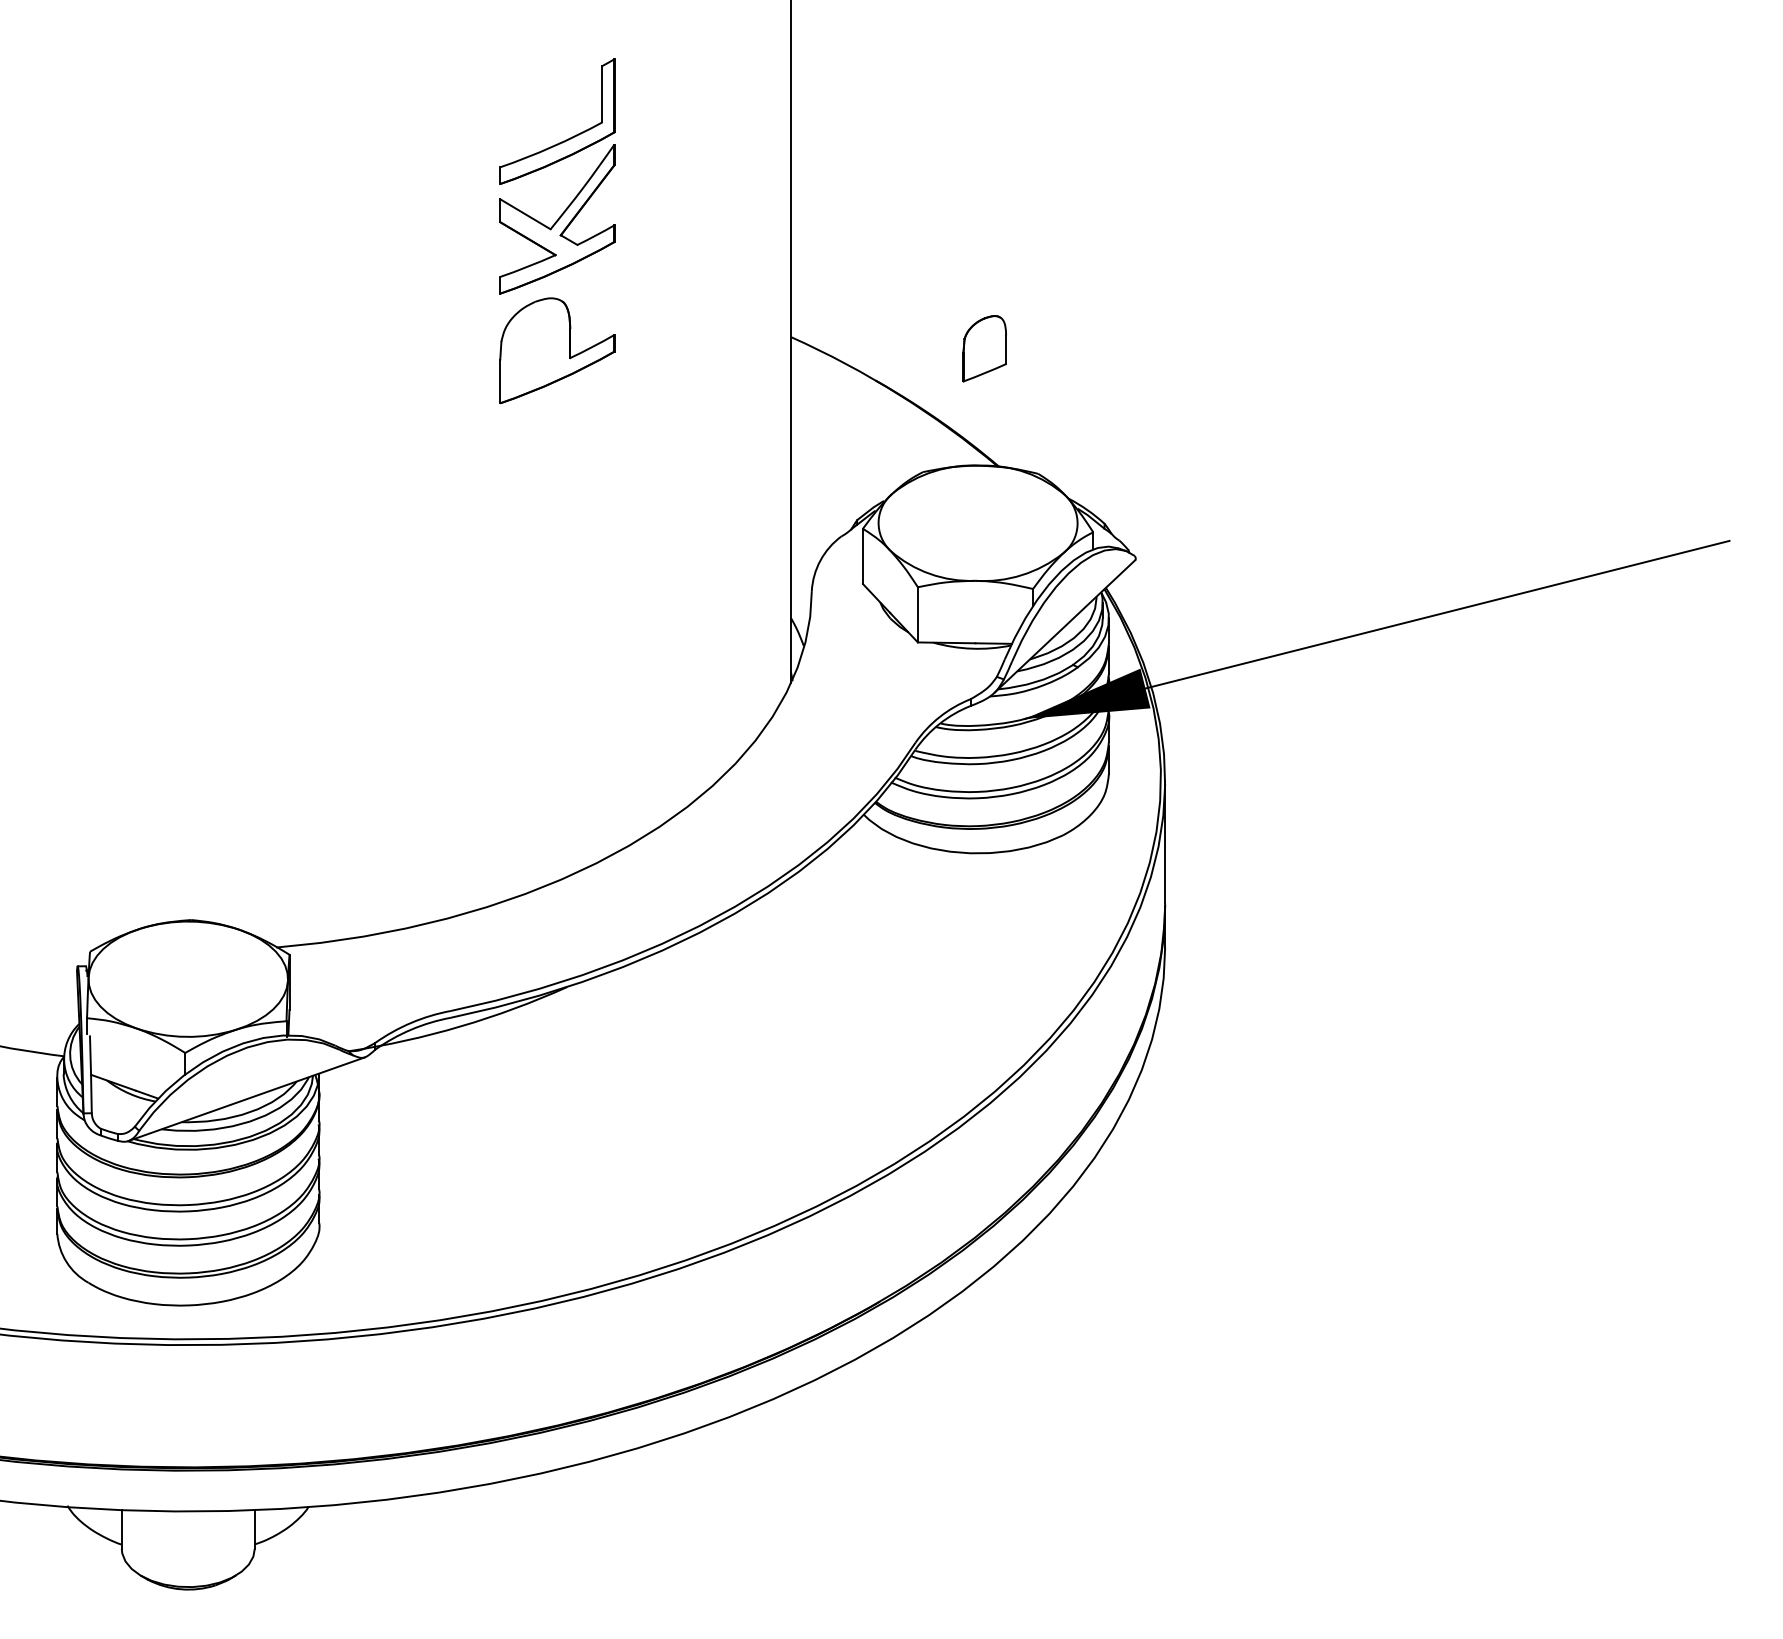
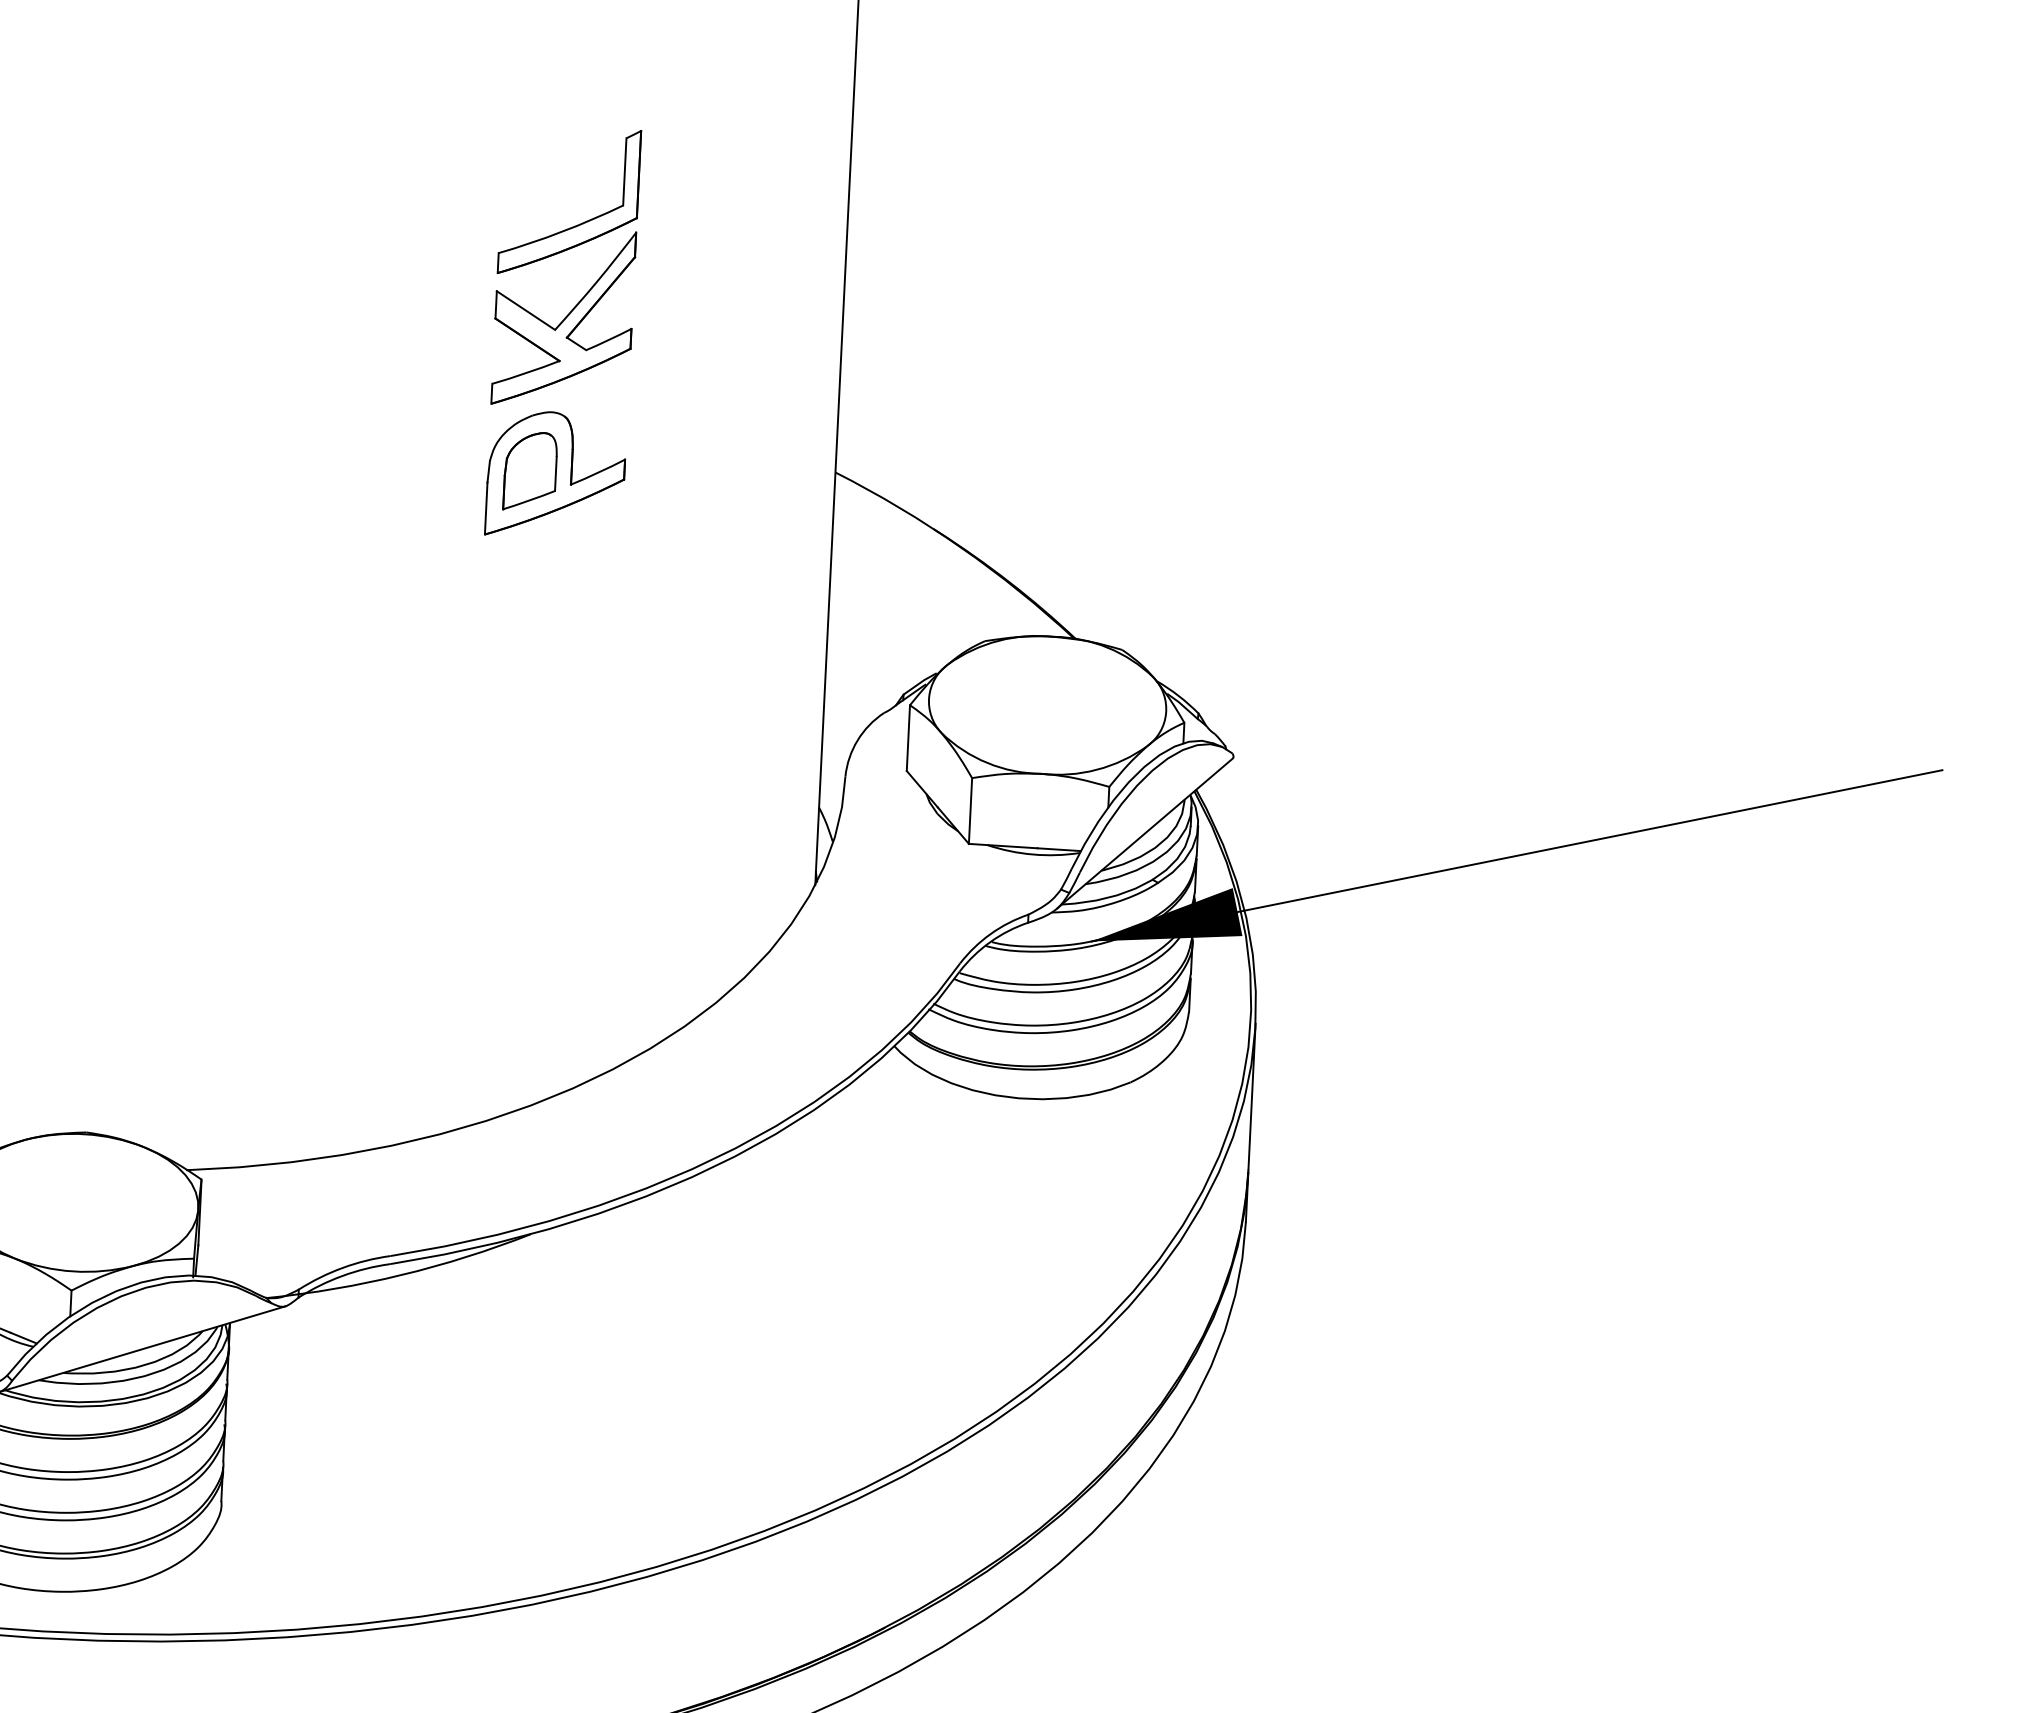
part: (984, 348) -> (530, 471), moved

